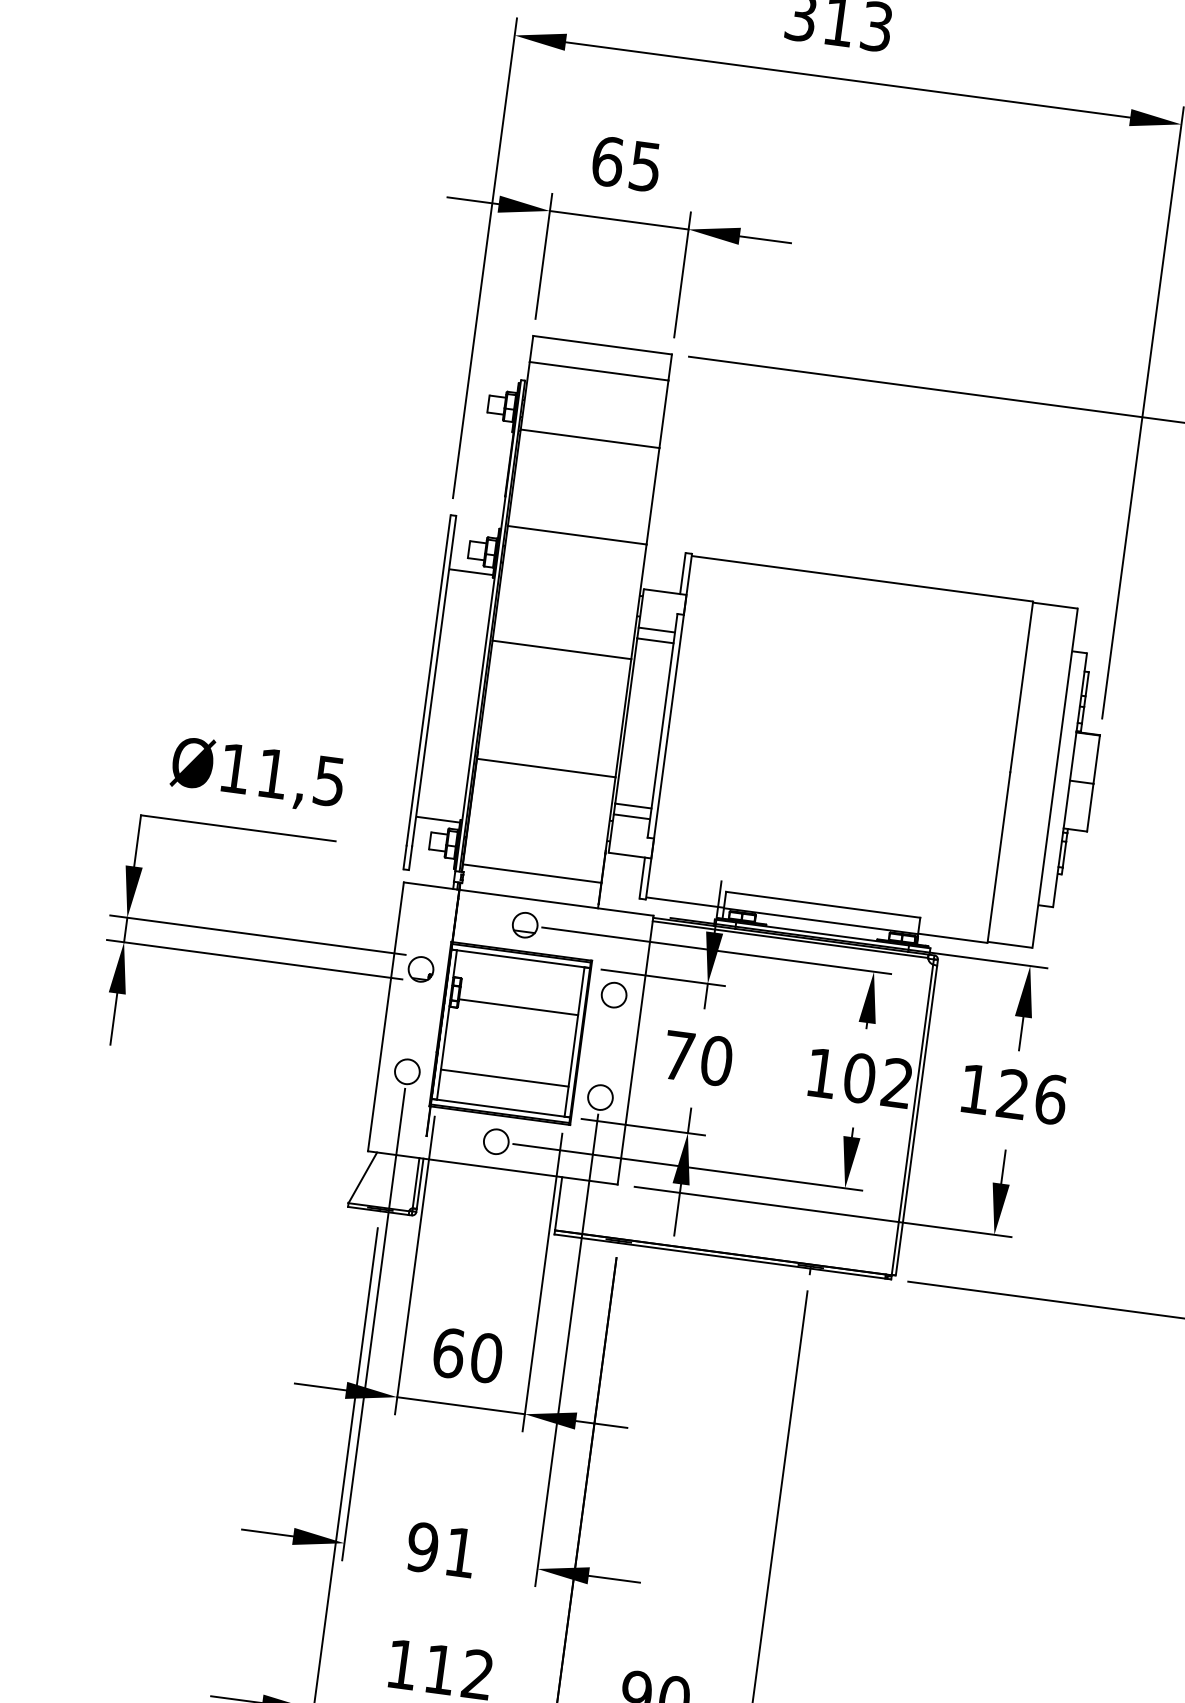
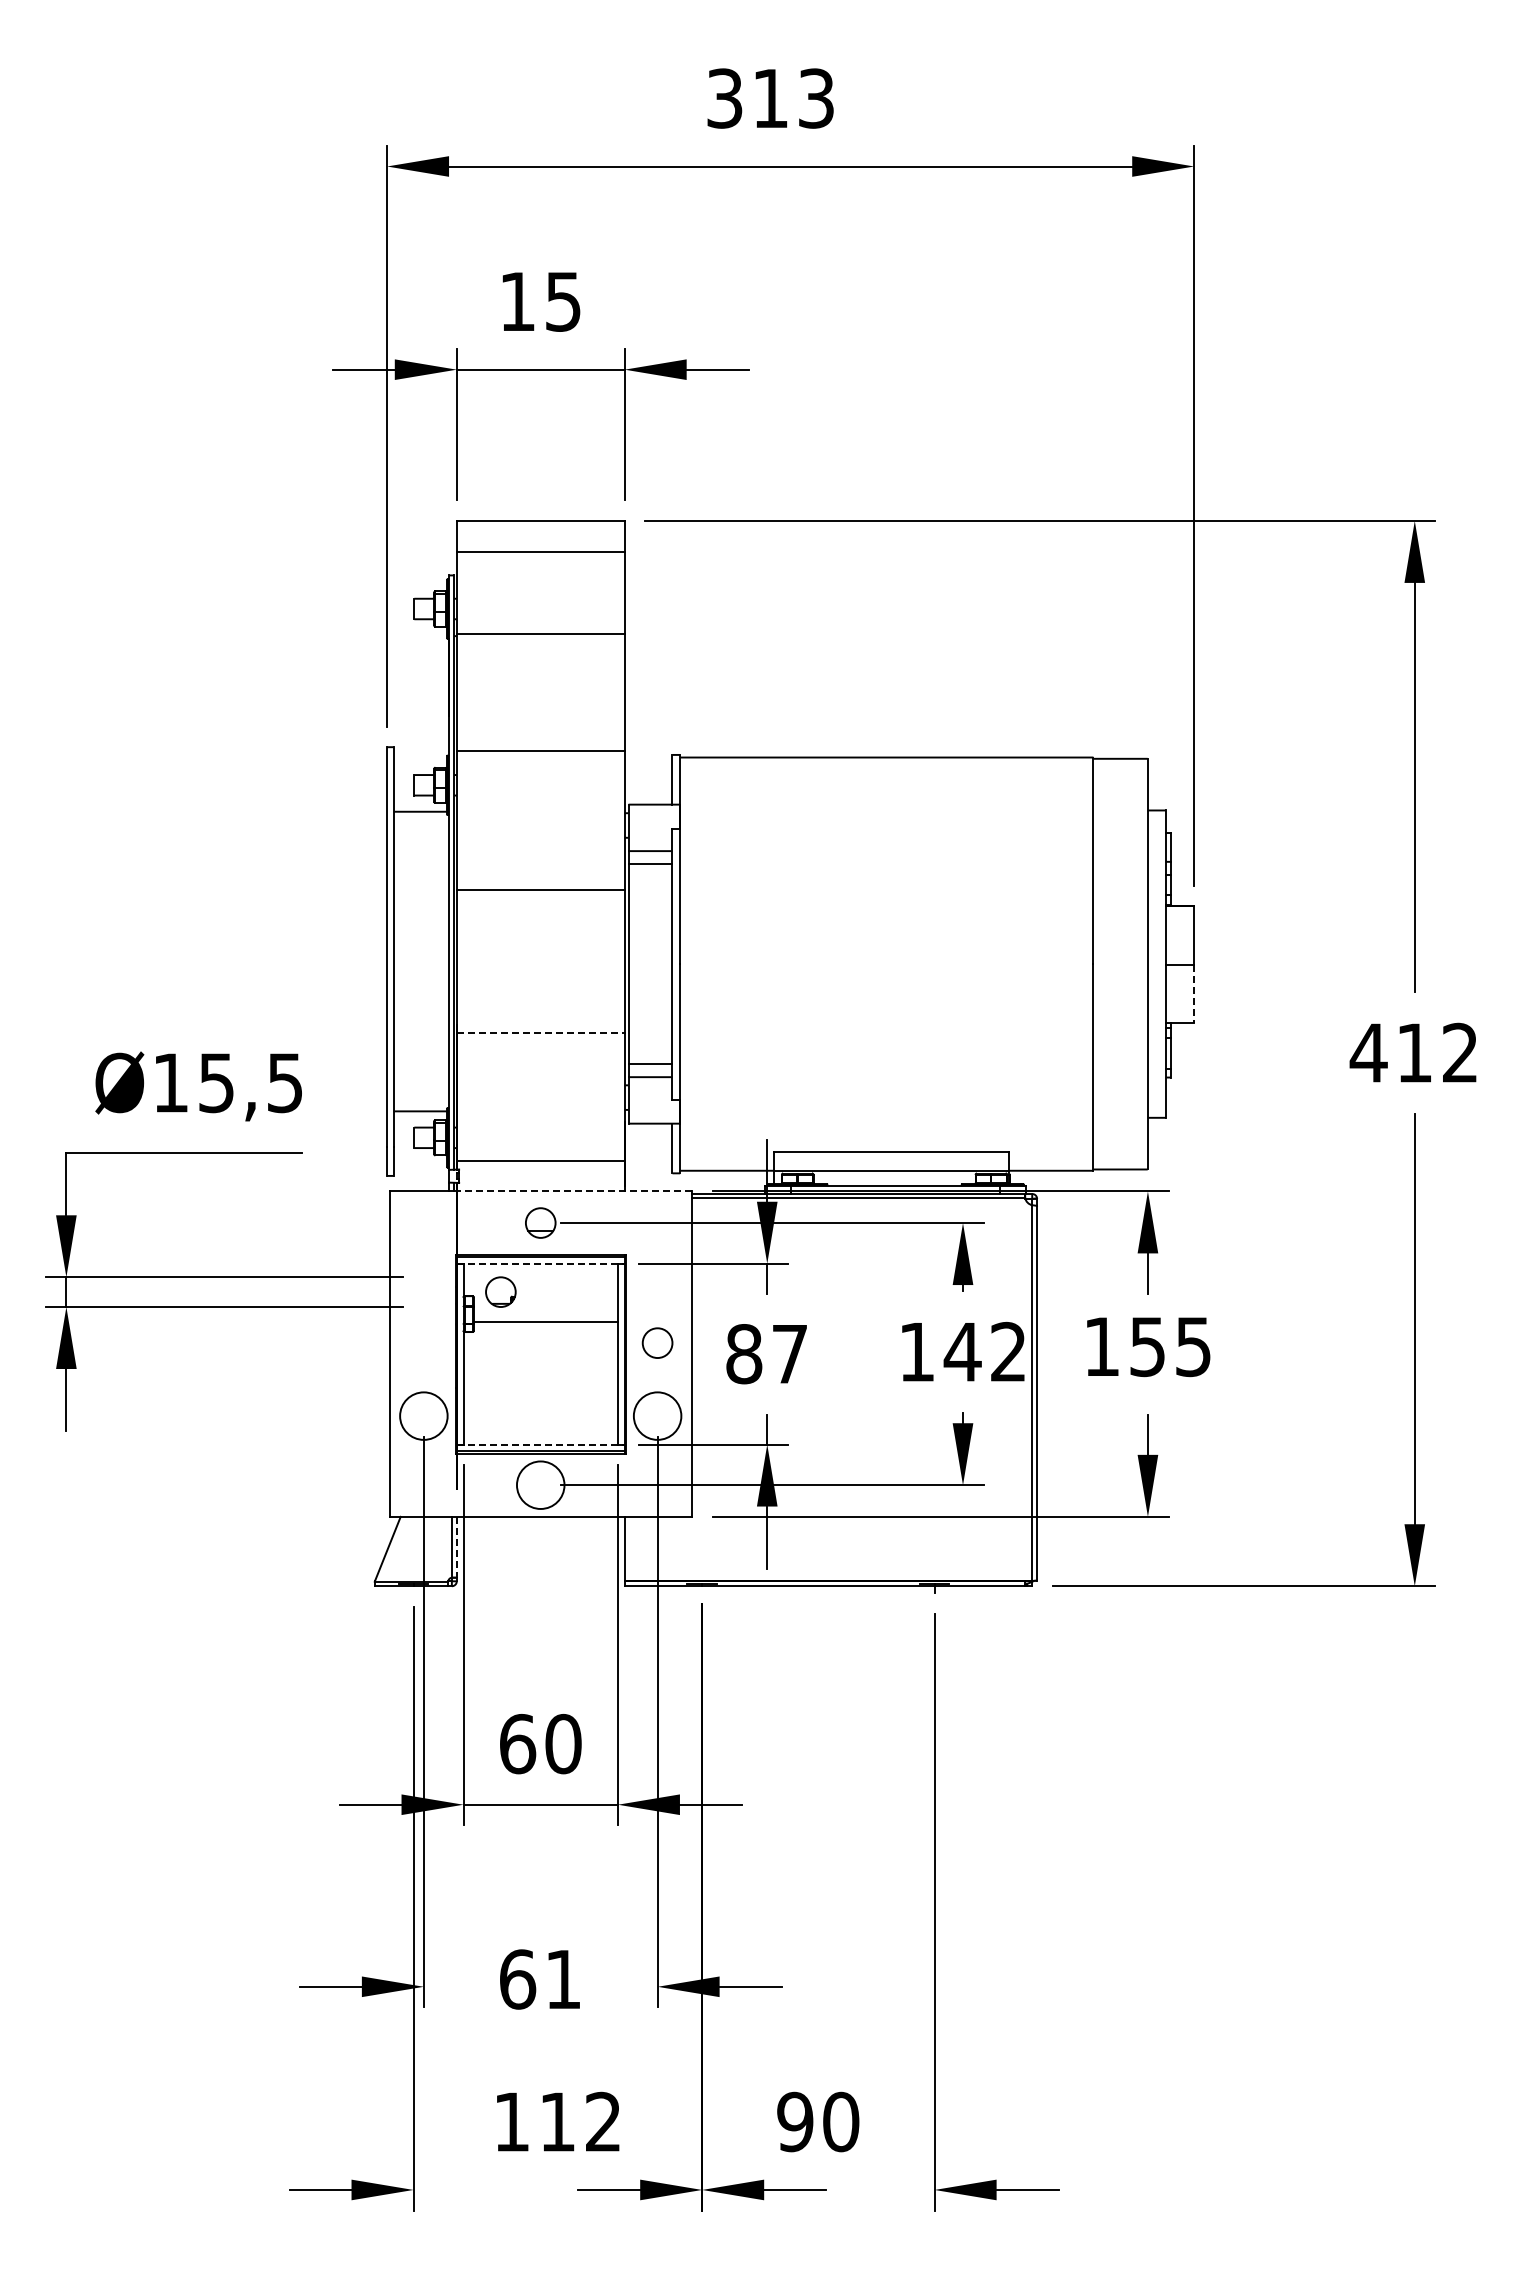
text: (608, 161) -> (518, 301), 65 -> 15
line: (546, 767) -> (540, 1032), solid -> dashed
text: (272, 774) -> (216, 1083), Ø11,5 -> Ø15,5
line: (1090, 807) -> (1194, 993), solid -> dashed
line: (555, 902) -> (573, 1191), solid -> dashed
line: (520, 958) -> (540, 1263), solid -> dashed
part: (420, 968) -> (500, 1291), moved
circle: (614, 994) -> (657, 1342), moved
text: (698, 1058) -> (767, 1354), 70 -> 87
circle: (407, 1071) -> (423, 1415), size x1.6
text: (859, 1077) -> (962, 1351), 102 -> 142
line: (504, 1078) -> (540, 1408), removed
text: (1032, 1096) -> (1171, 1346), 126 -> 155
circle: (600, 1097) -> (657, 1415), size x1.6
line: (500, 1108) -> (540, 1444), solid -> dashed
circle: (496, 1141) -> (540, 1485), size x1.6
line: (419, 1183) -> (456, 1547), solid -> dashed
text: (422, 1547) -> (517, 1979), 91 -> 61

